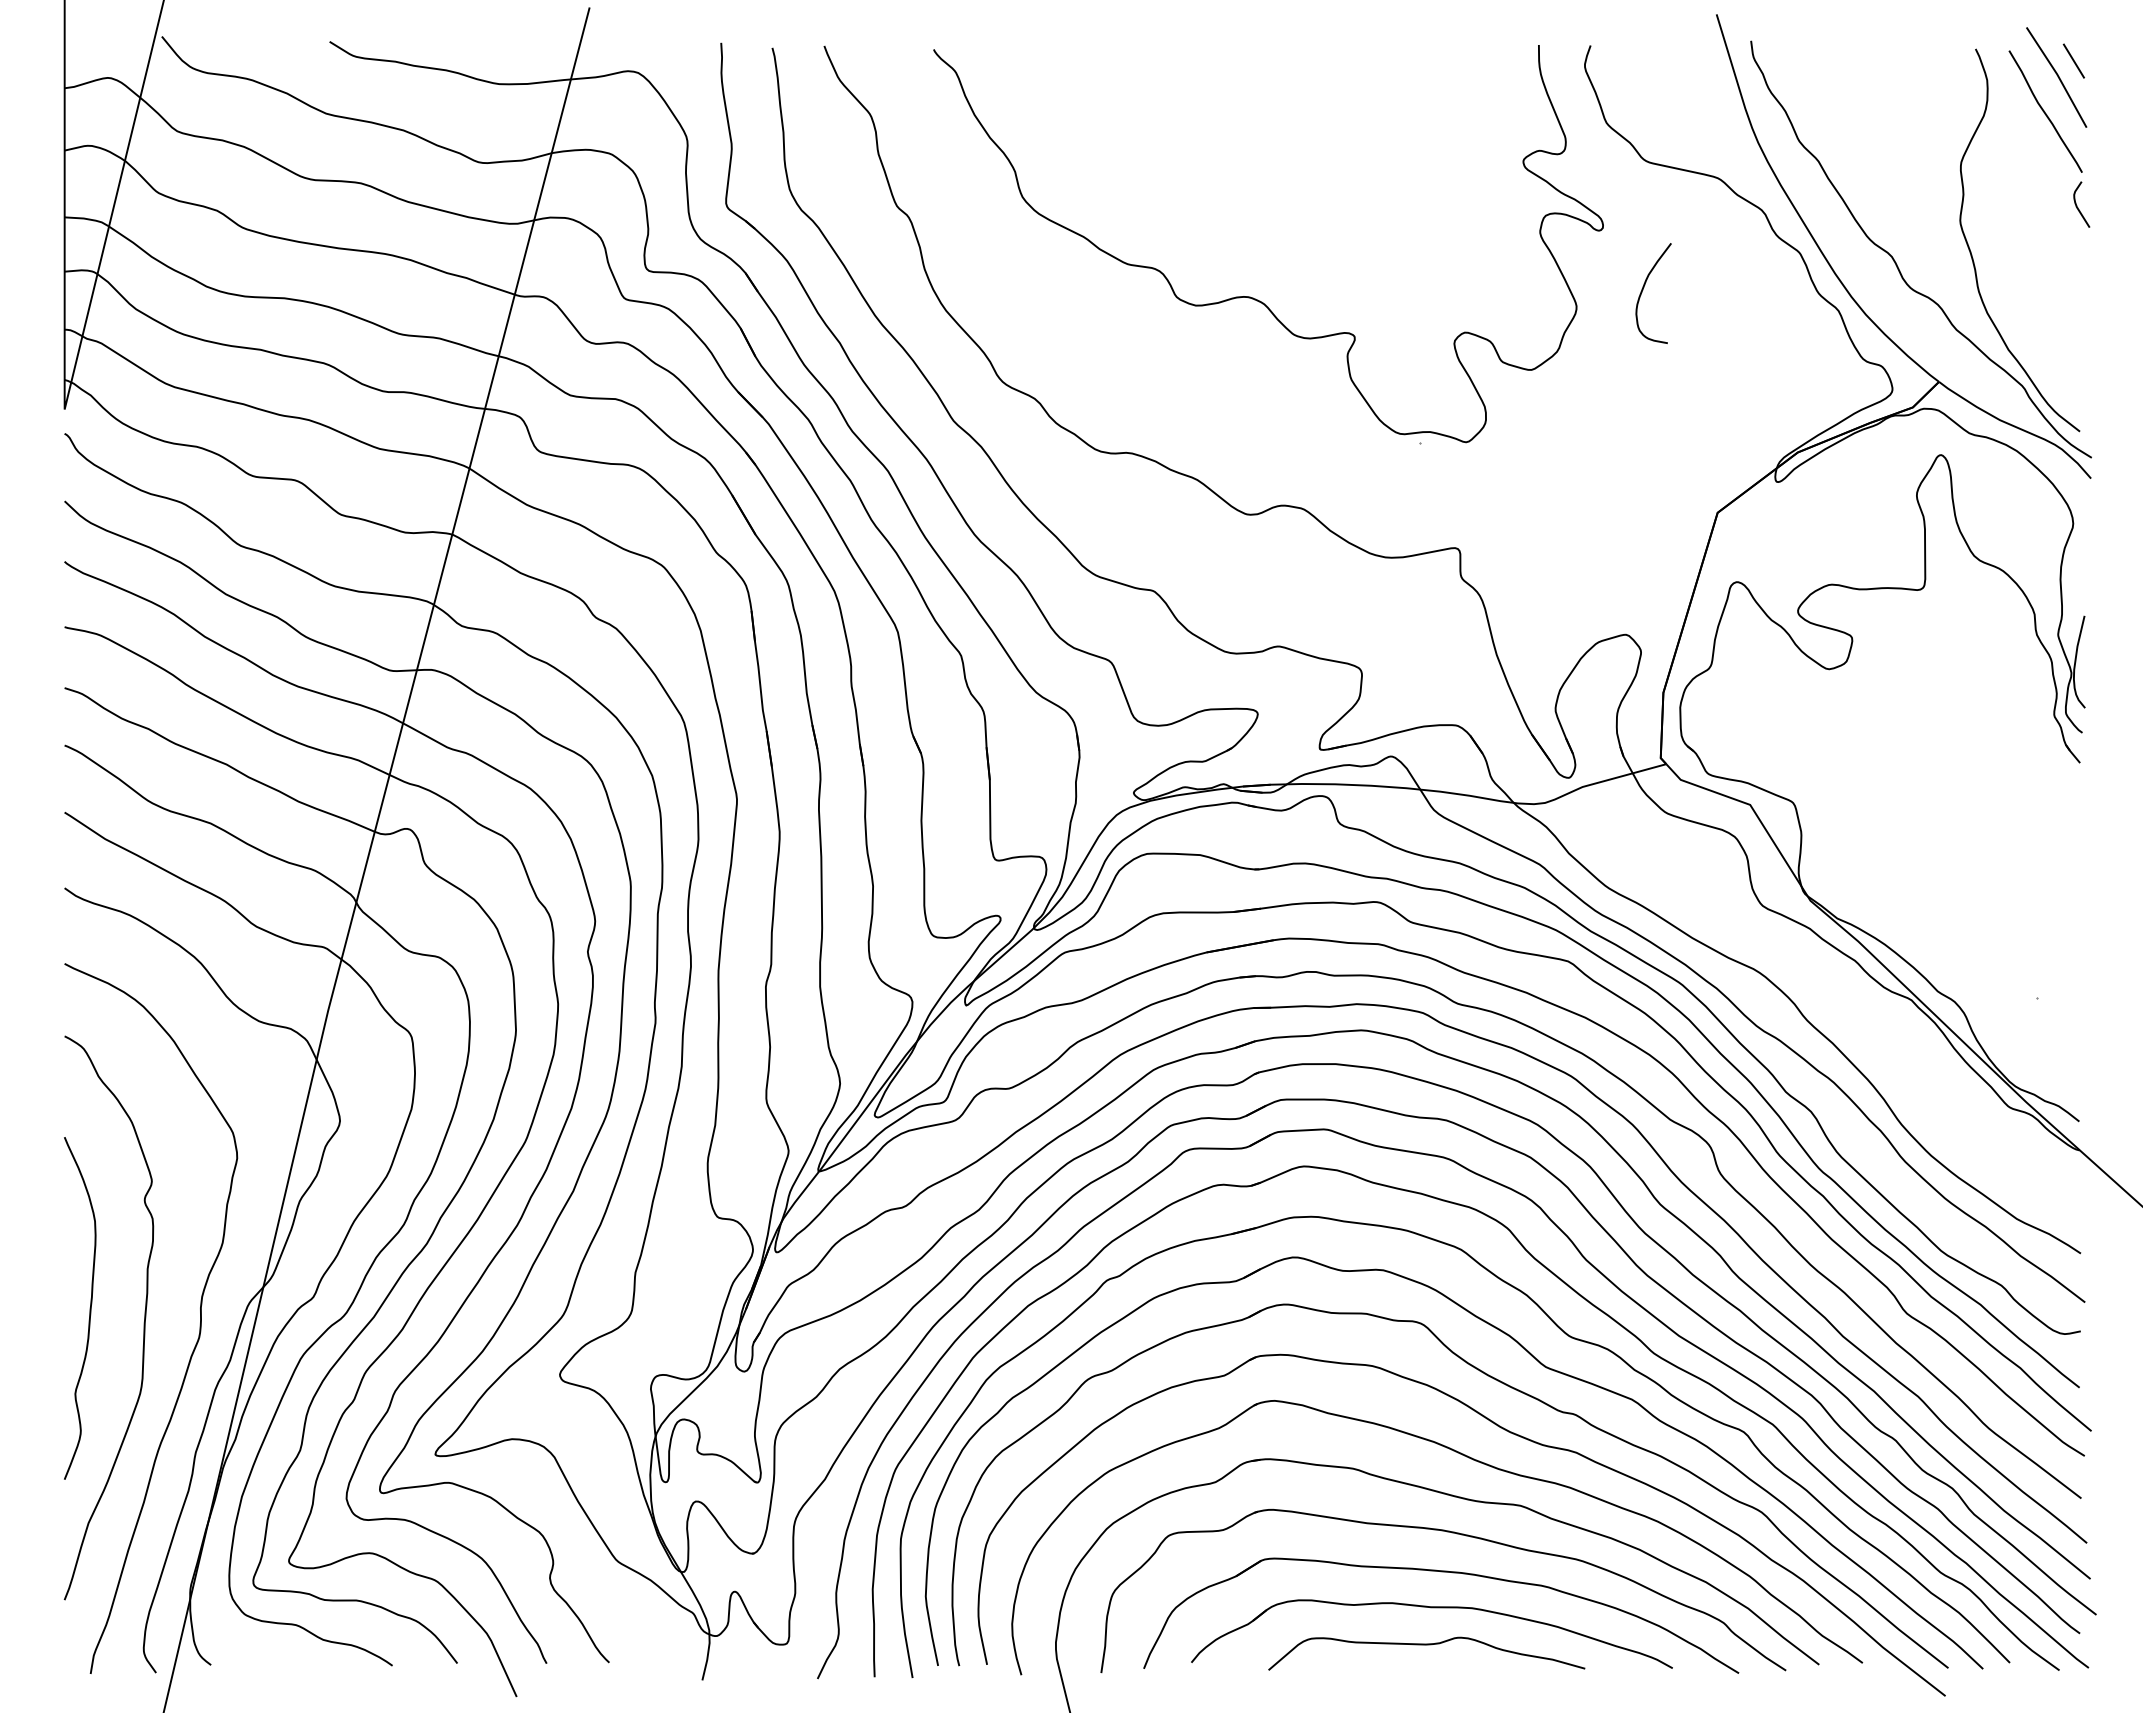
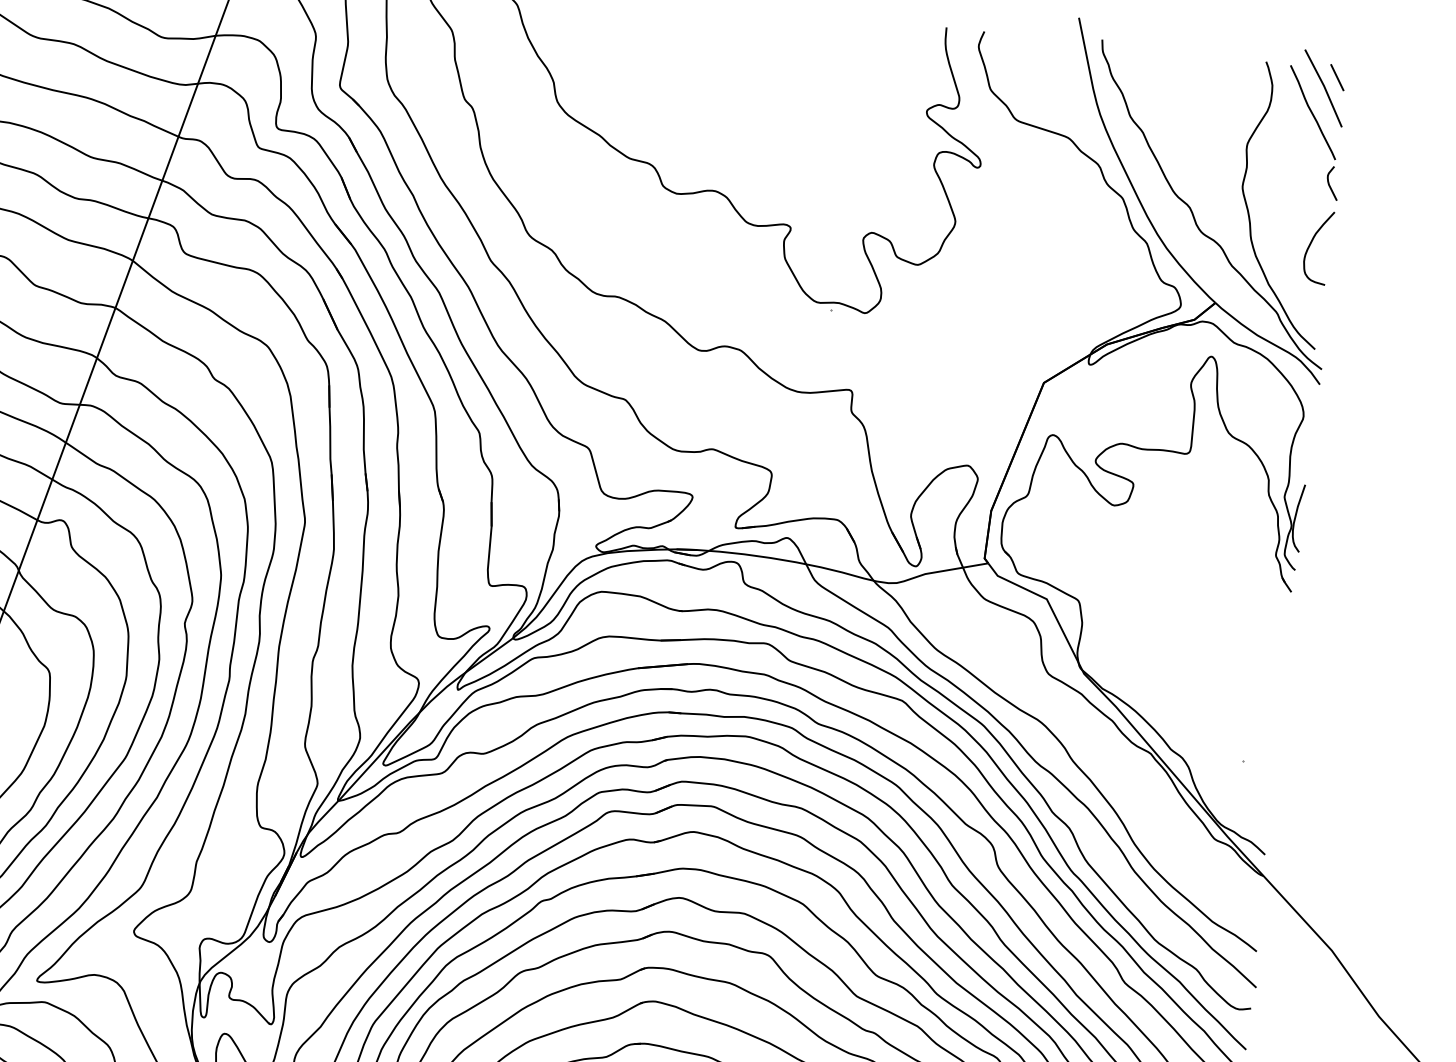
curve: (1643, 290) -> (1311, 244), moved

